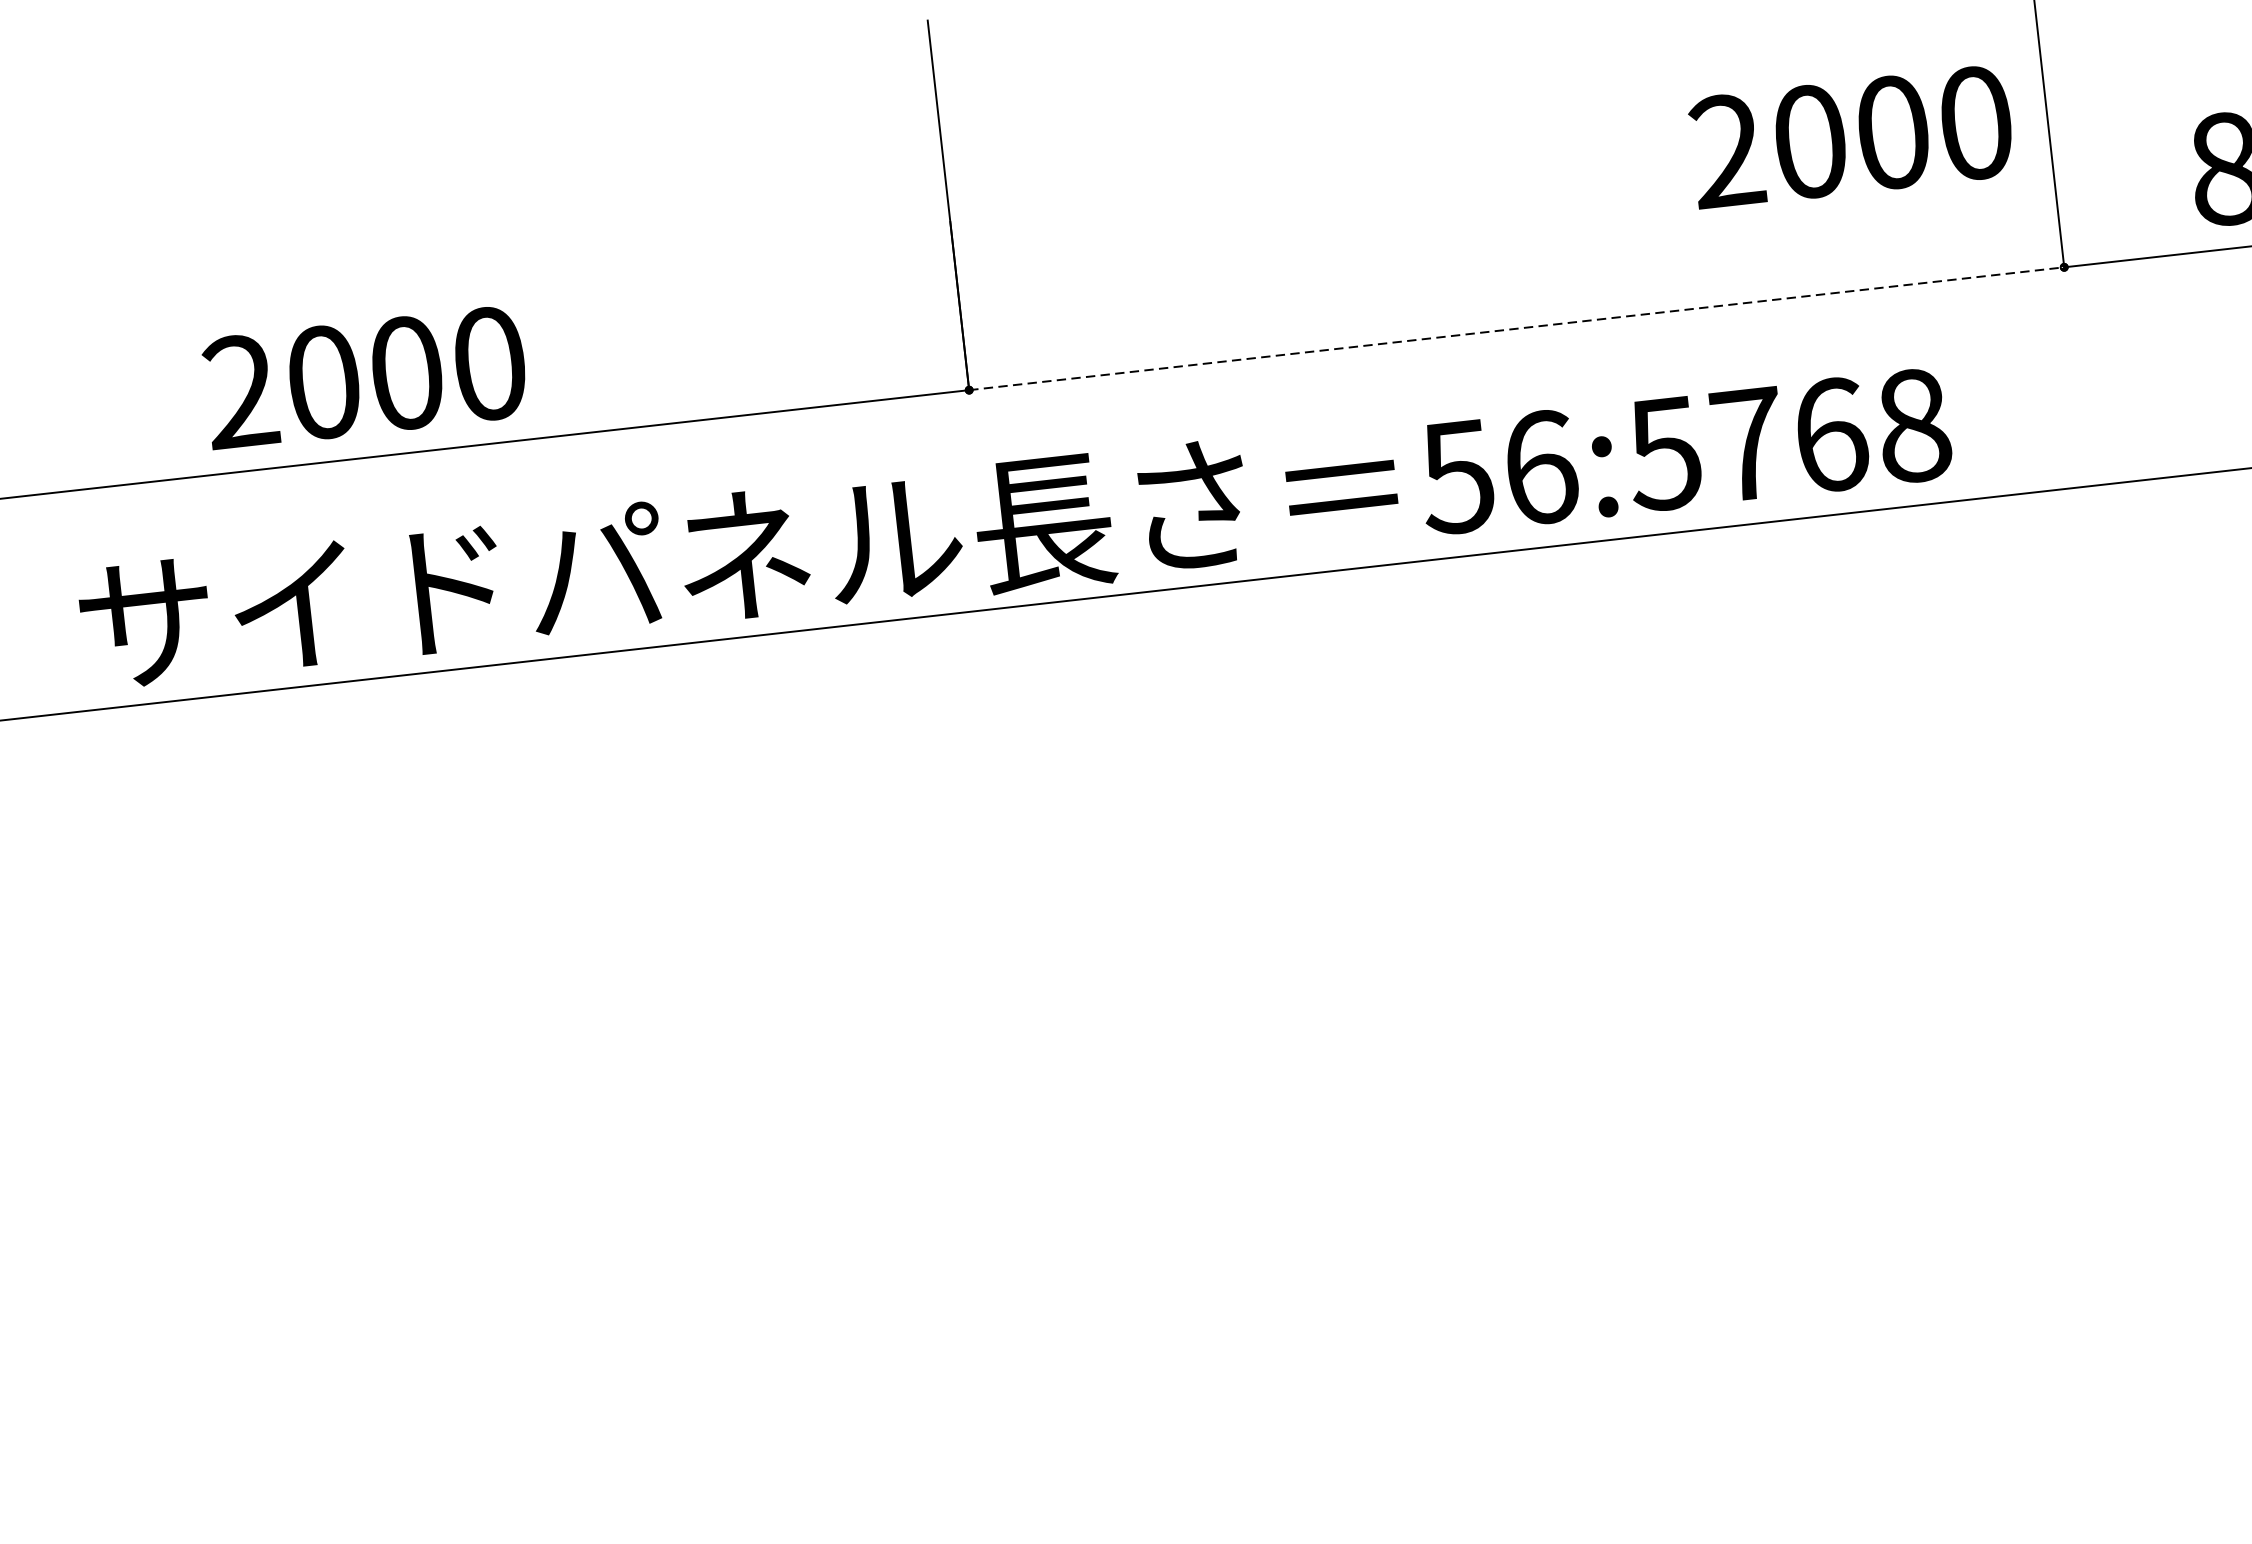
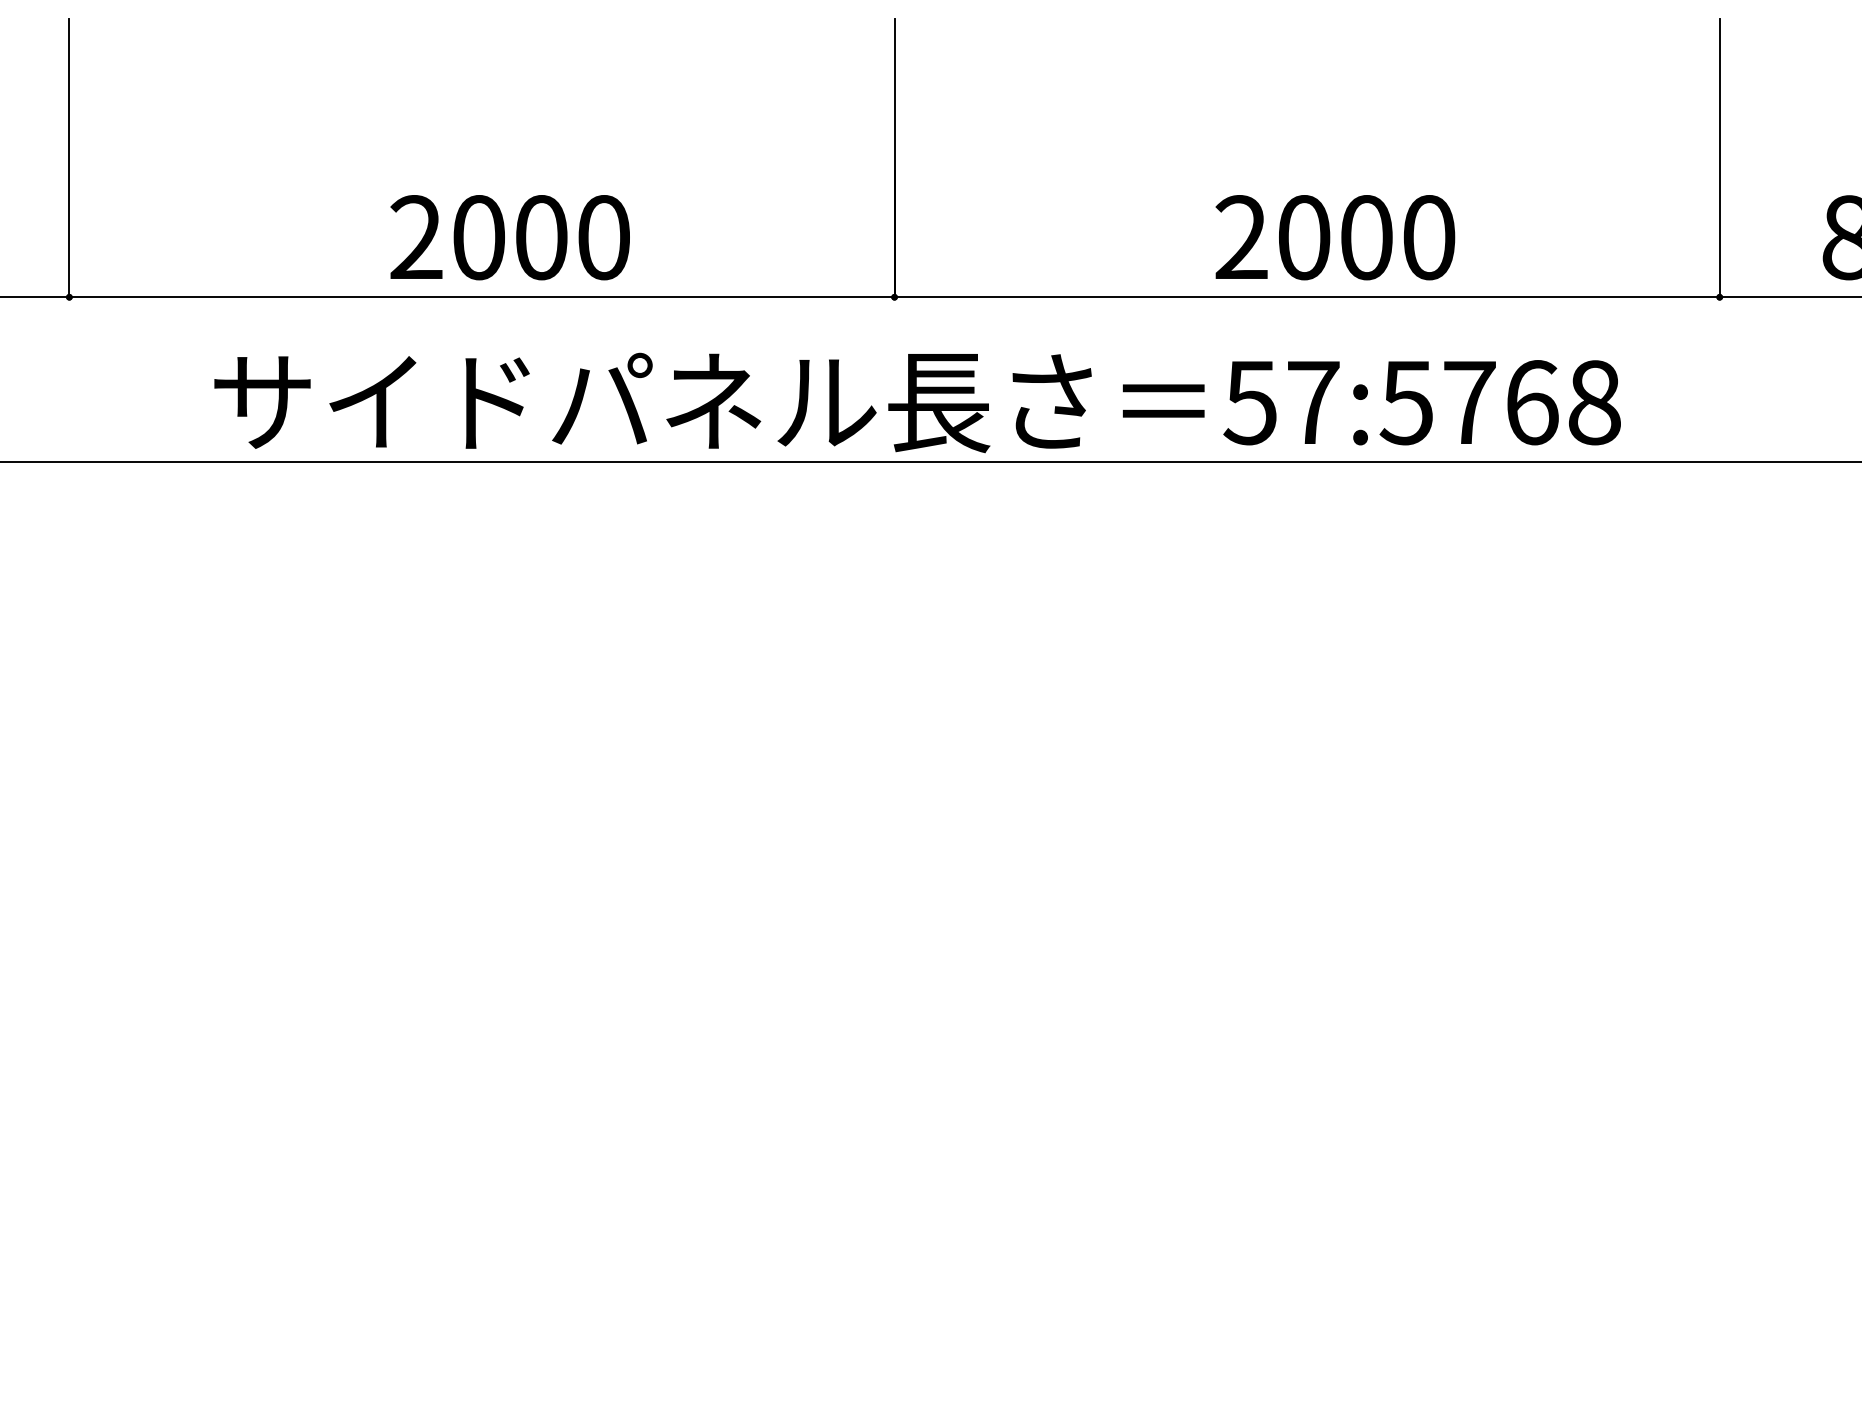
text: (1851, 136) -> (1335, 237), moved
line: (1517, 328) -> (1307, 297), dashed -> solid
text: (364, 377) -> (509, 237), moved
text: (1542, 467) -> (1314, 402), 56:5768 -> 57:5768

